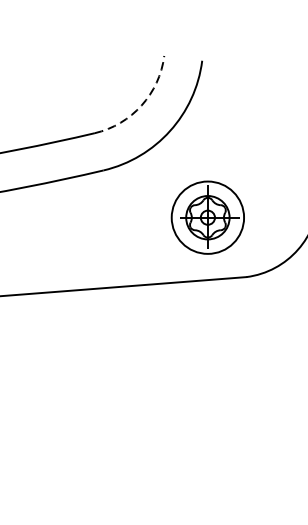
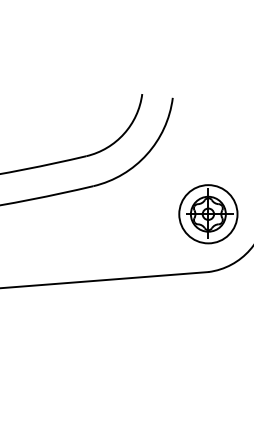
arc: (142, 105) -> (124, 133), dashed -> solid
part: (208, 218) -> (208, 214), moved

